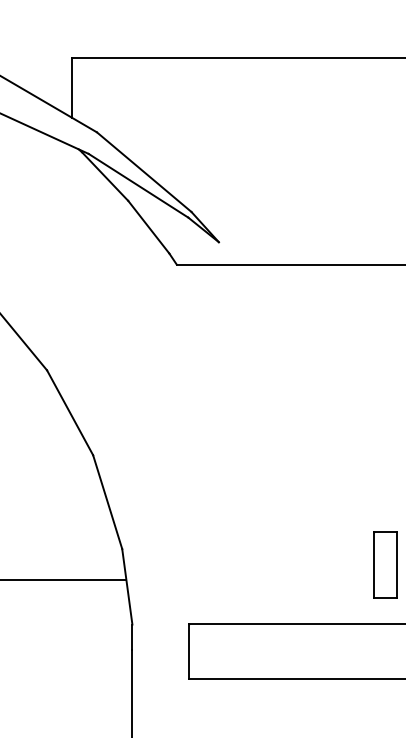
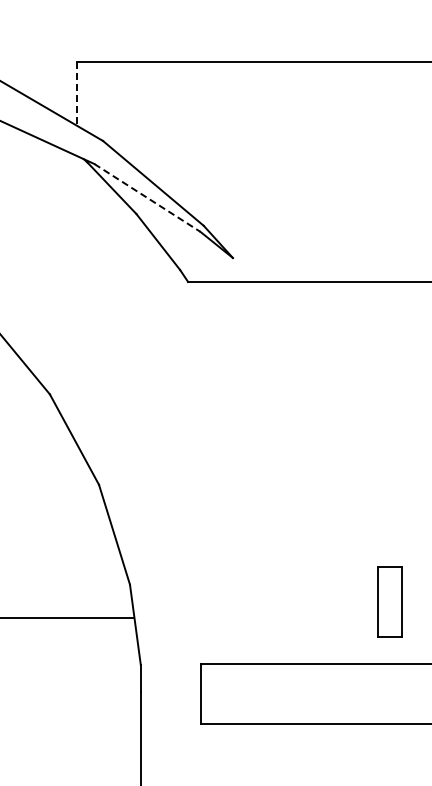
line: (71, 87) -> (76, 93), solid -> dashed
line: (138, 185) -> (147, 197), solid -> dashed
part: (384, 564) -> (389, 601), moved

